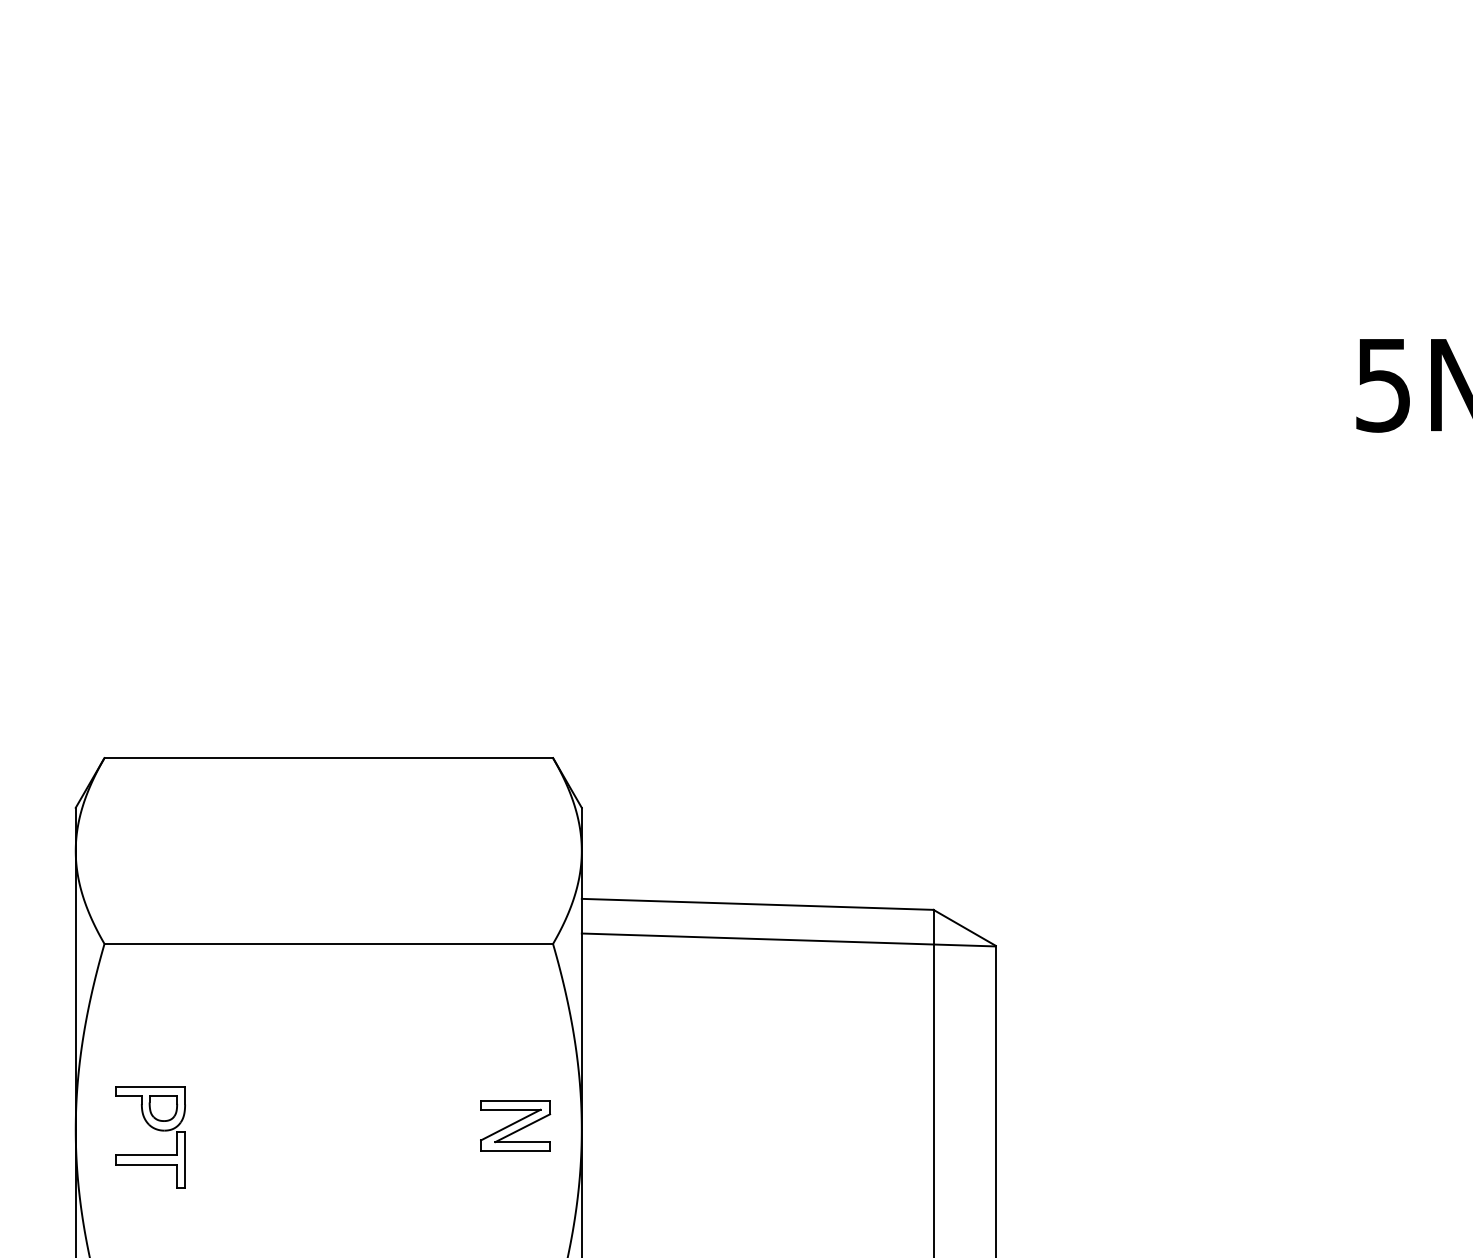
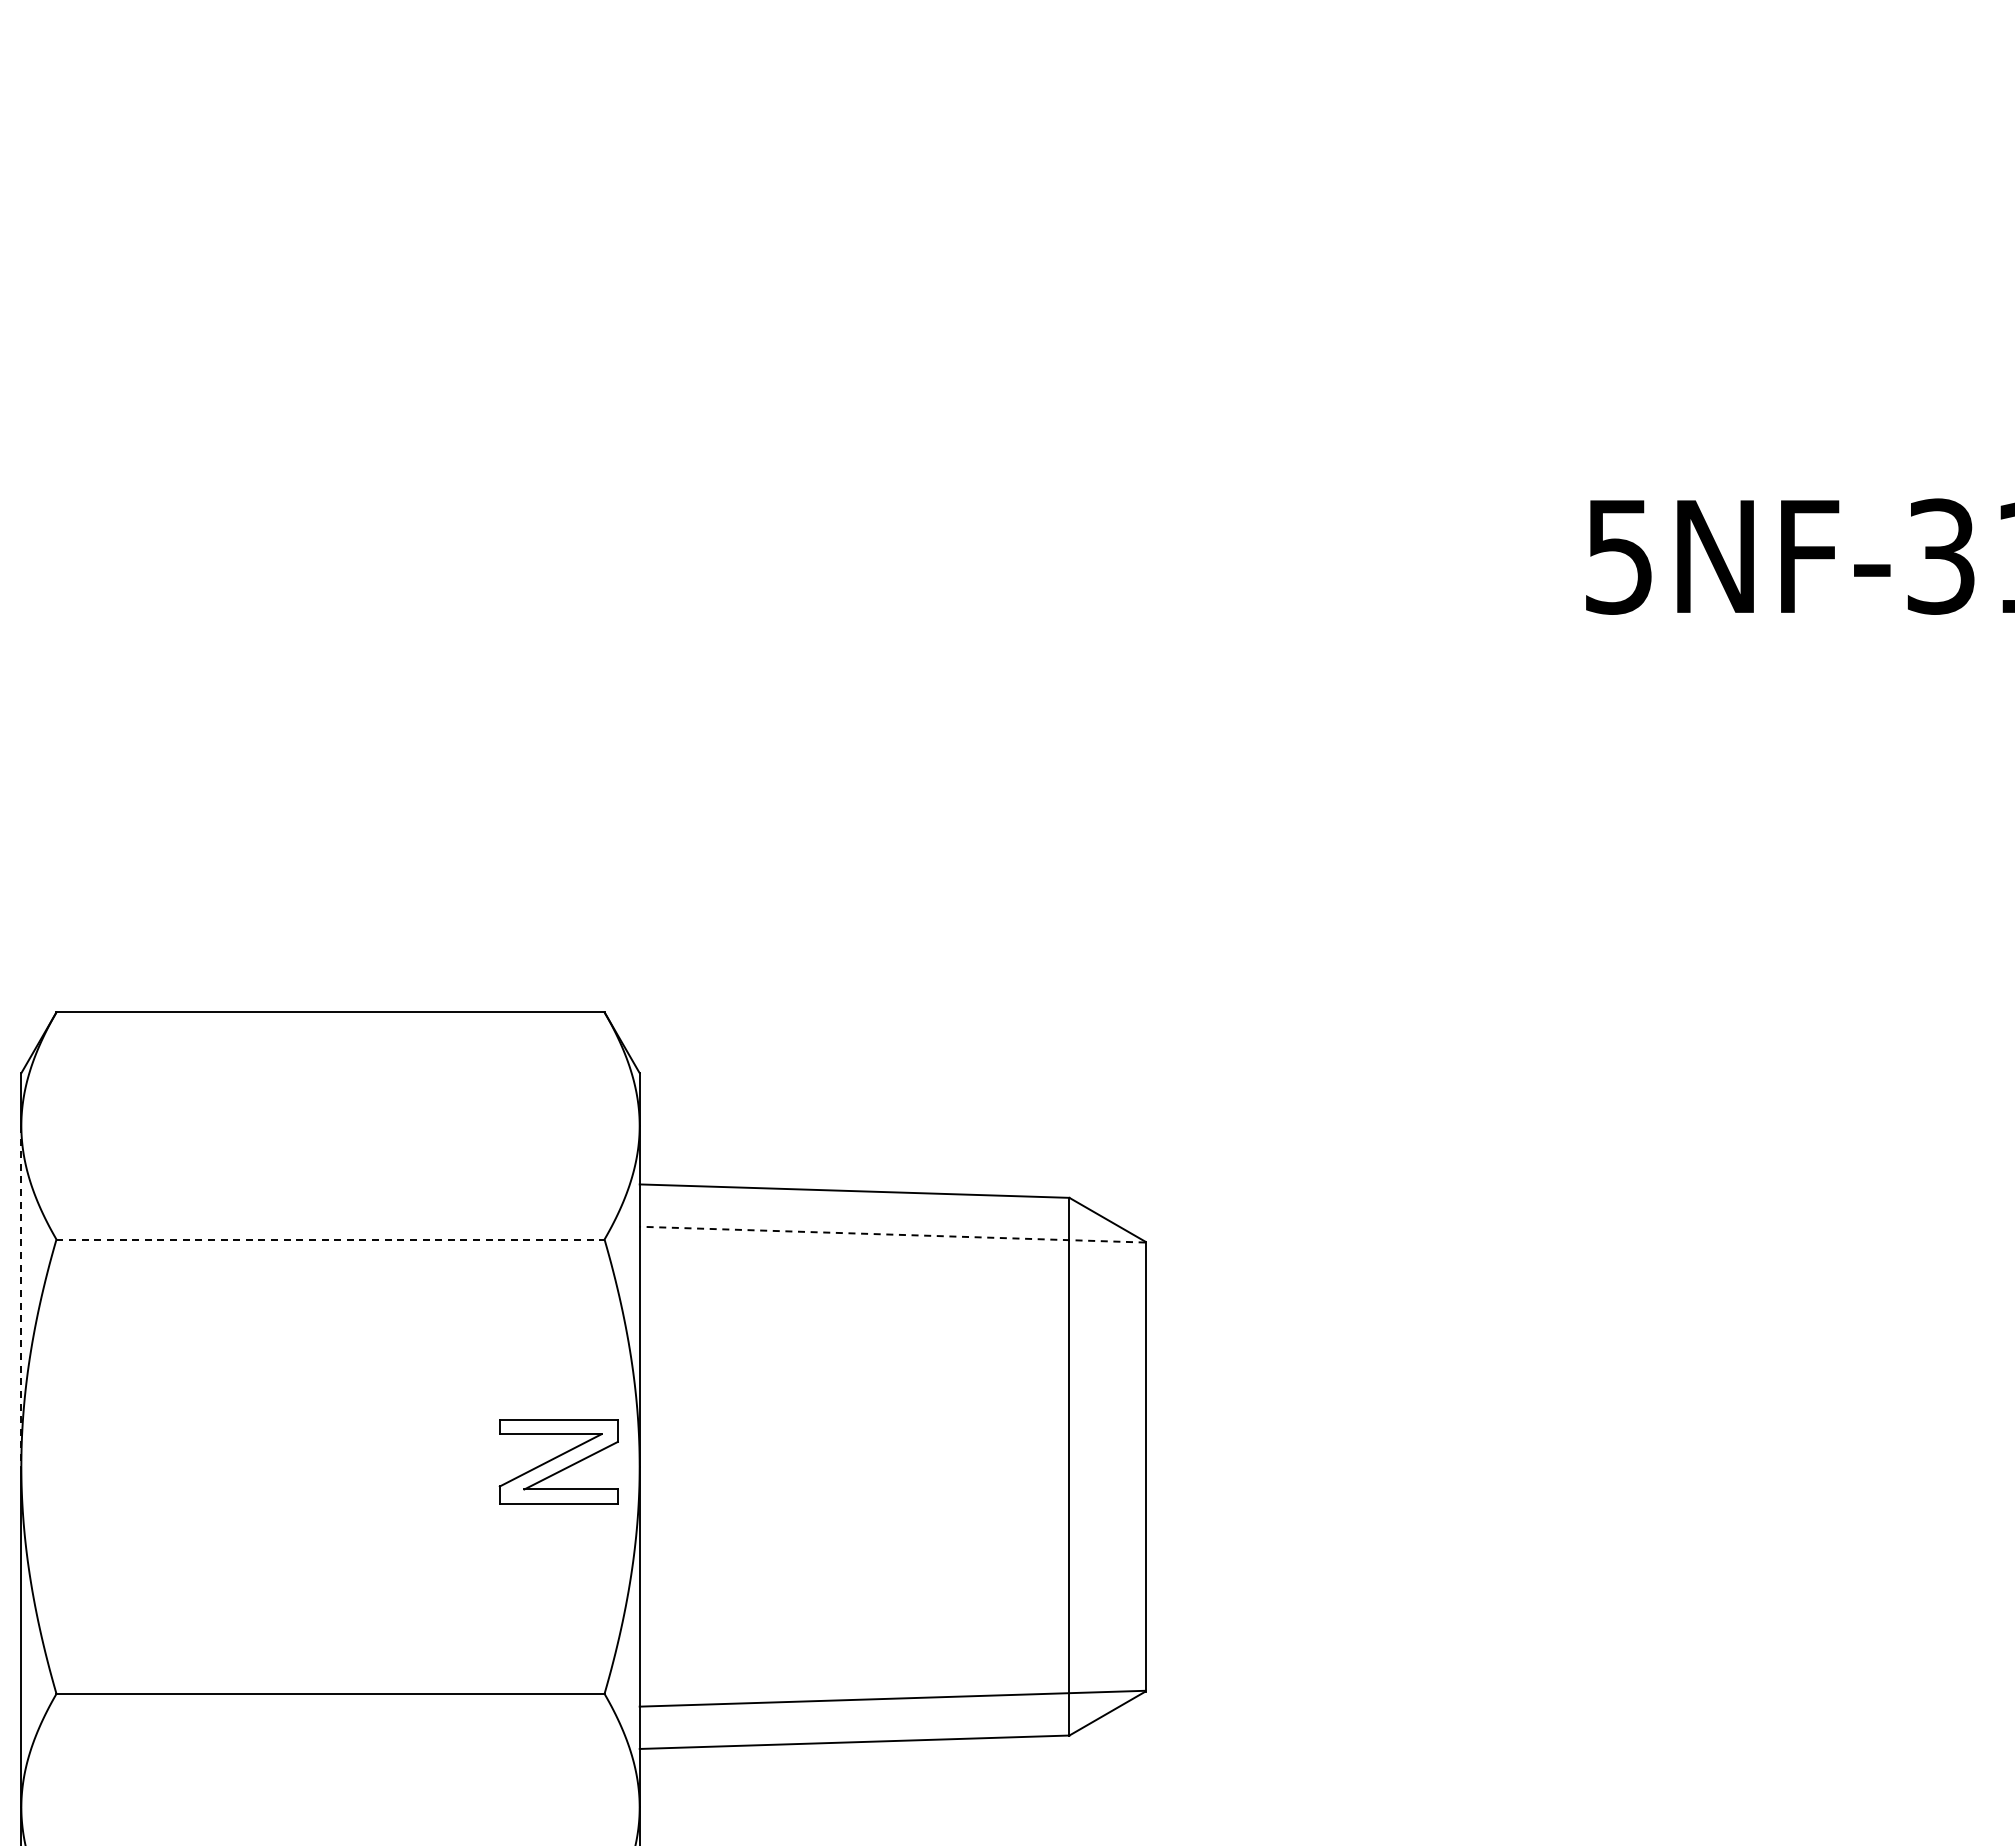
line: (788, 939) -> (892, 1234), solid -> dashed
line: (329, 943) -> (331, 1239), solid -> dashed
line: (75, 990) -> (21, 1296), solid -> dashed
part: (515, 1125) -> (558, 1461), size x1.4
part: (153, 1128) -> (116, 1465), removed

